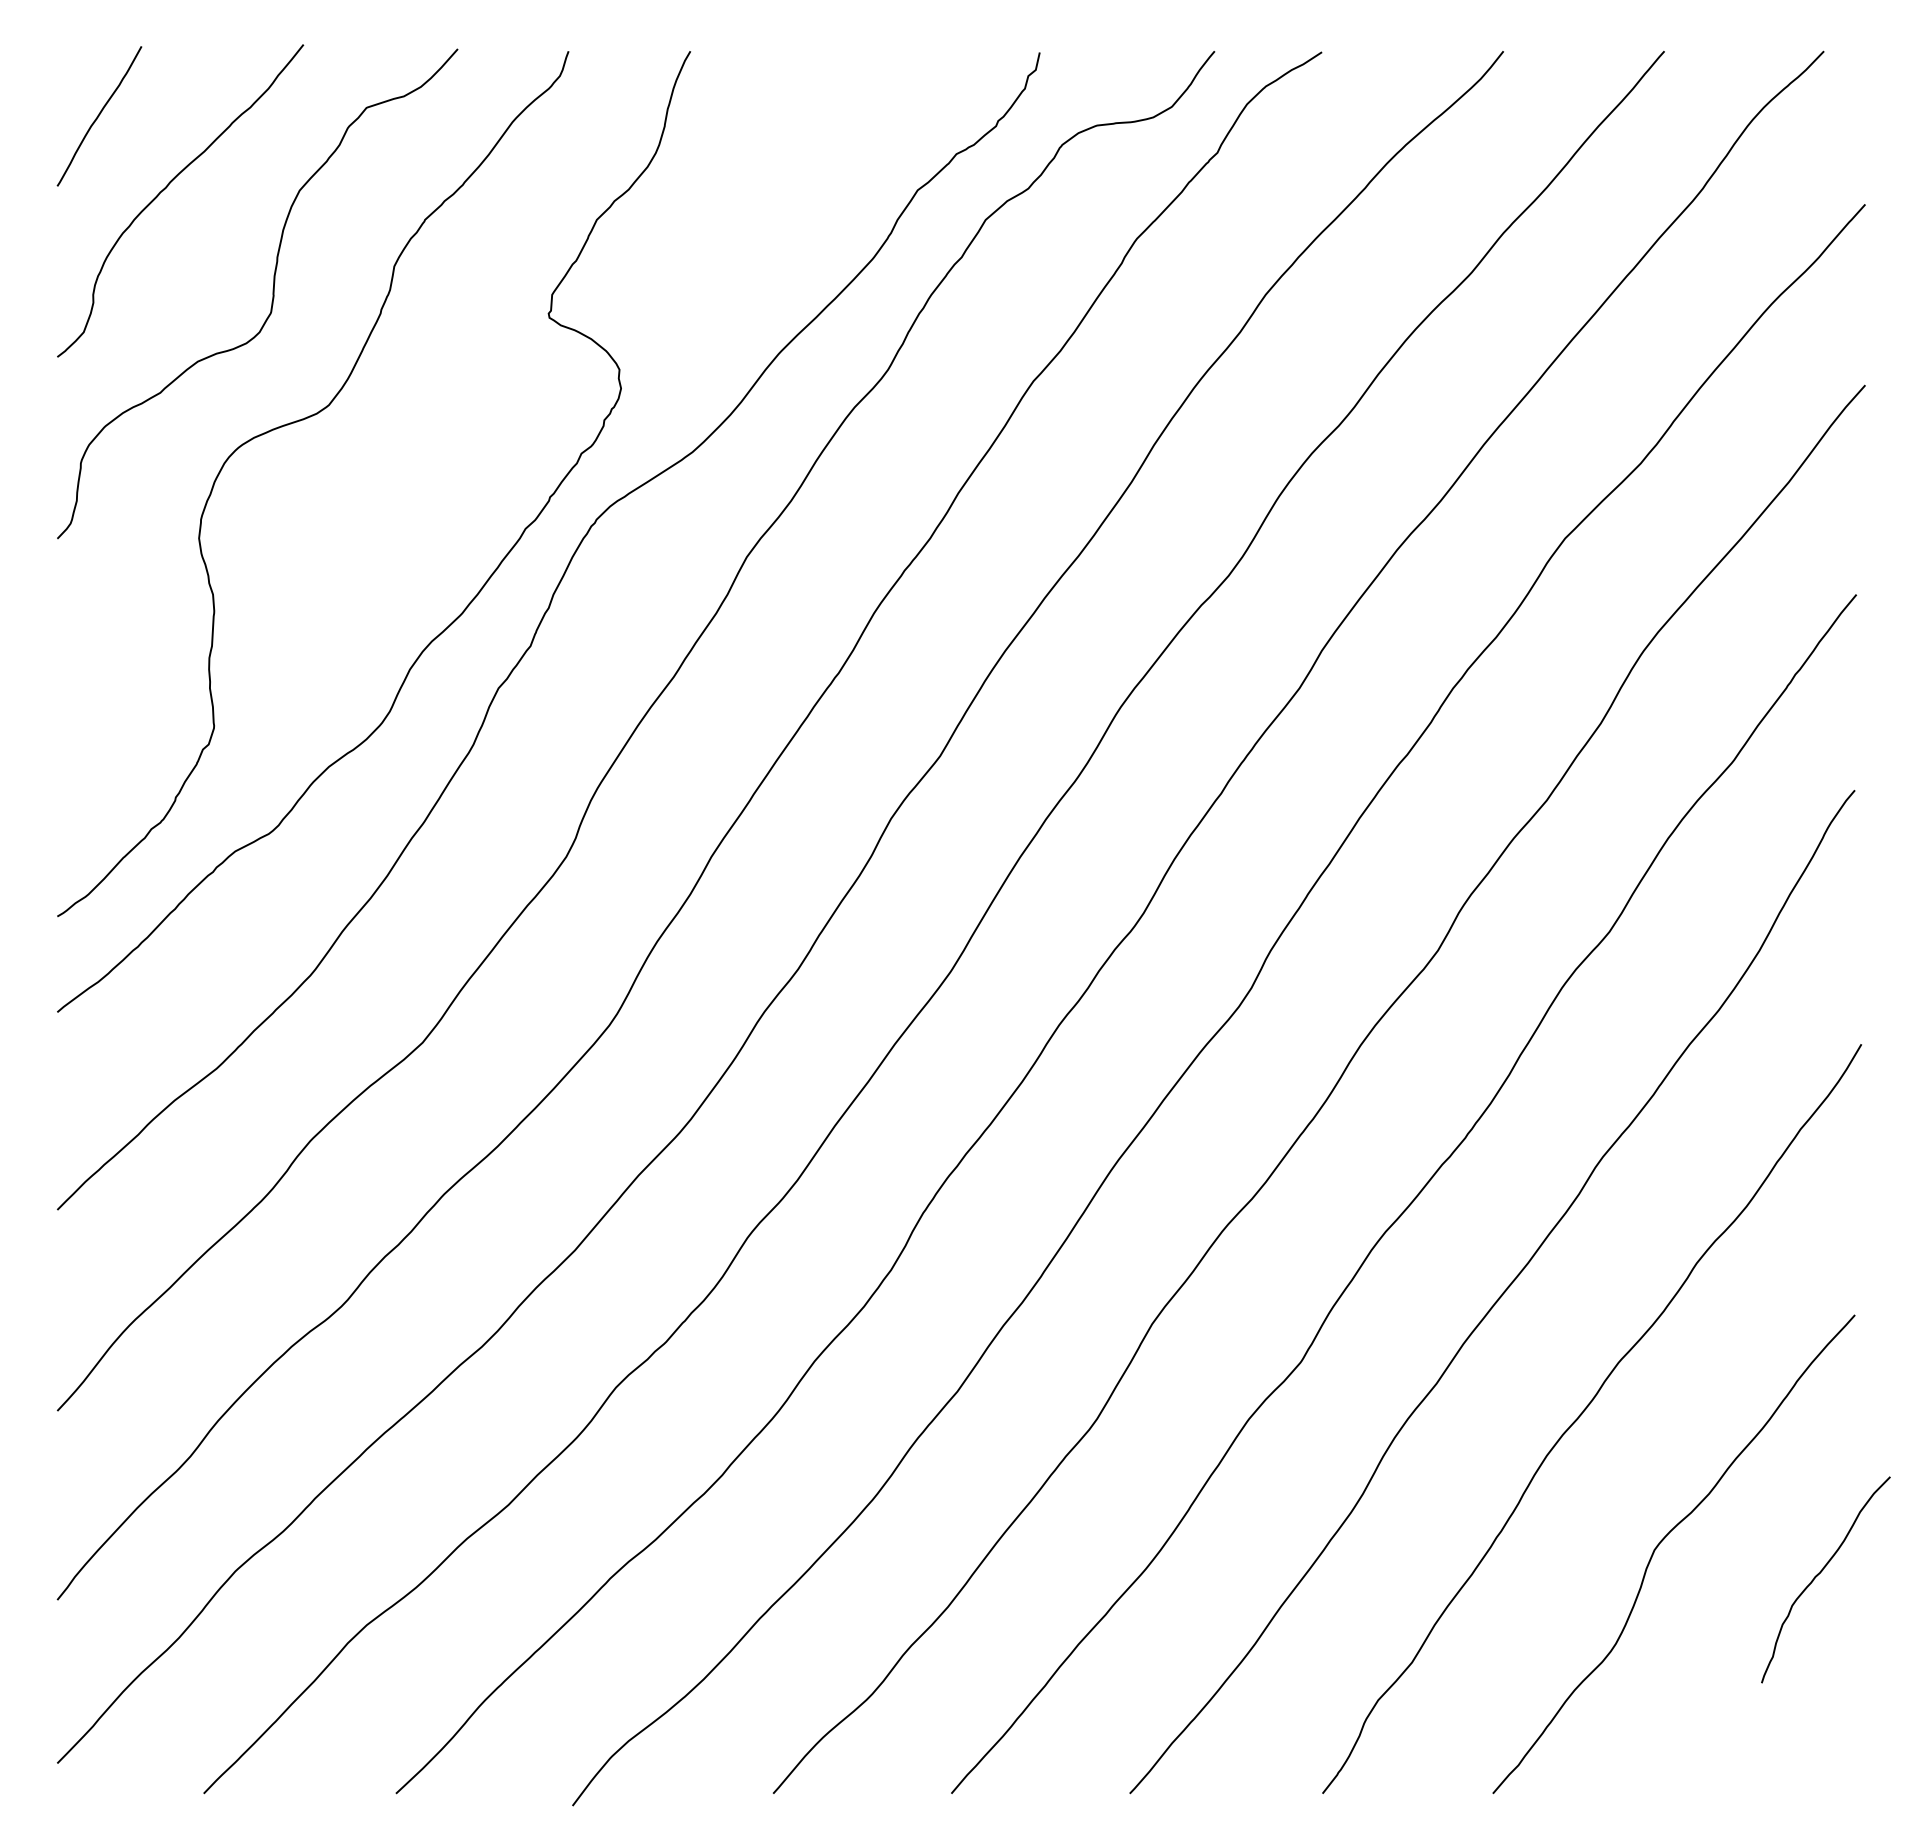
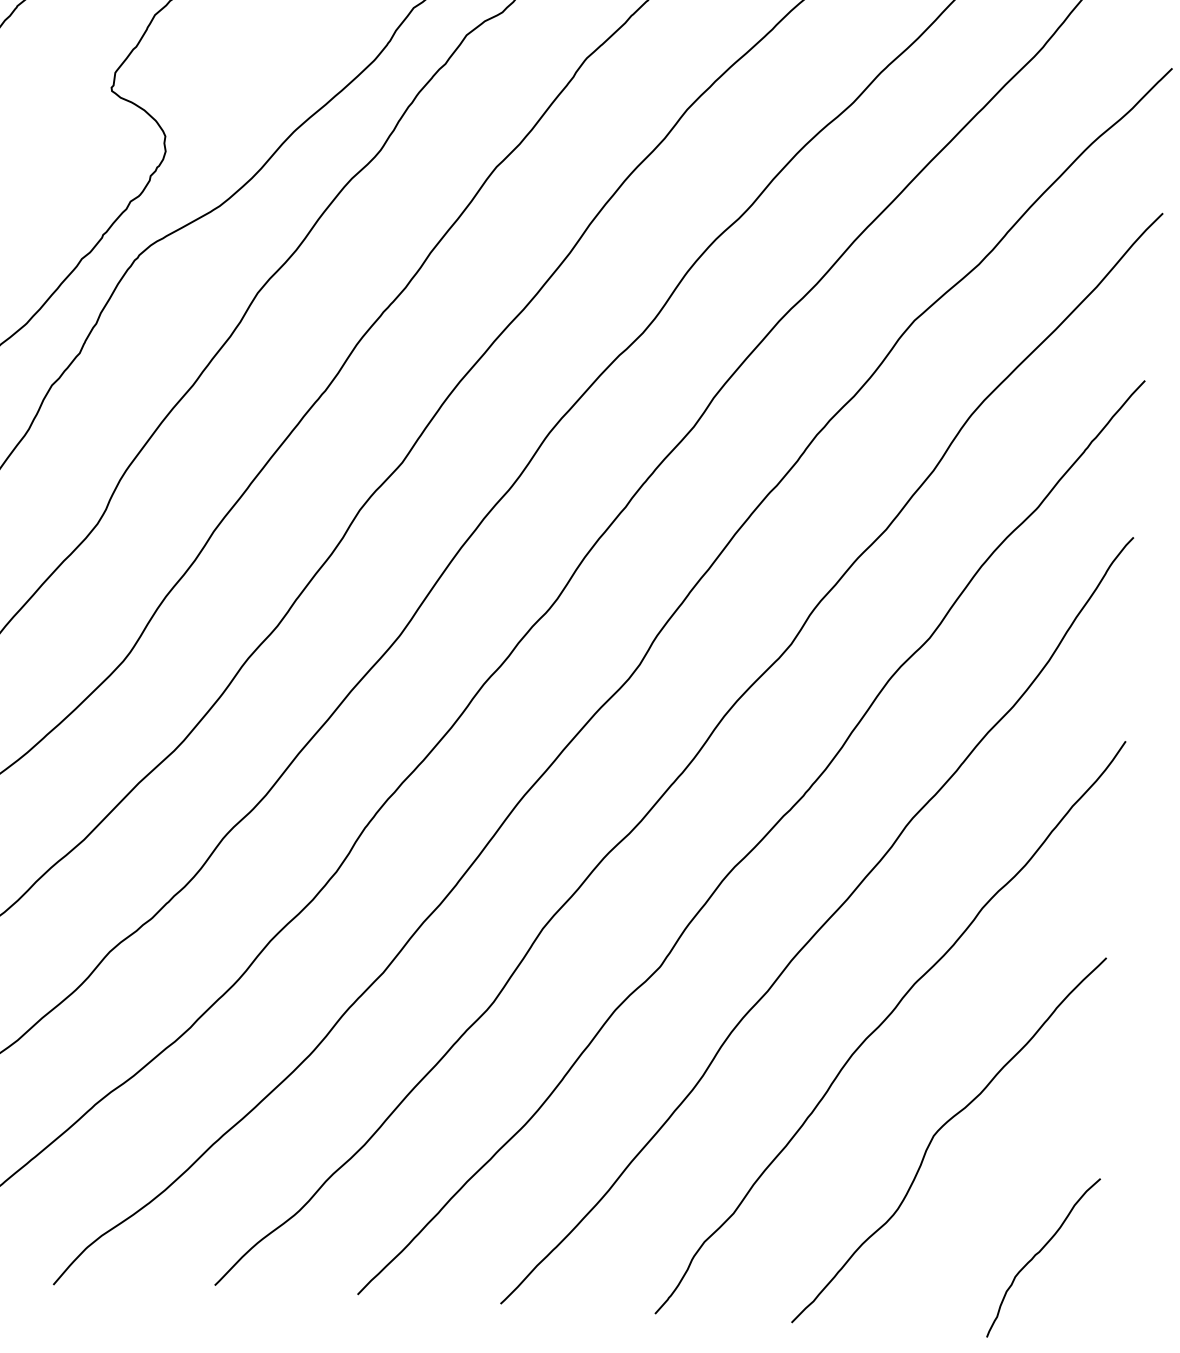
curve: (1820, 1573) -> (1039, 1252), moved

